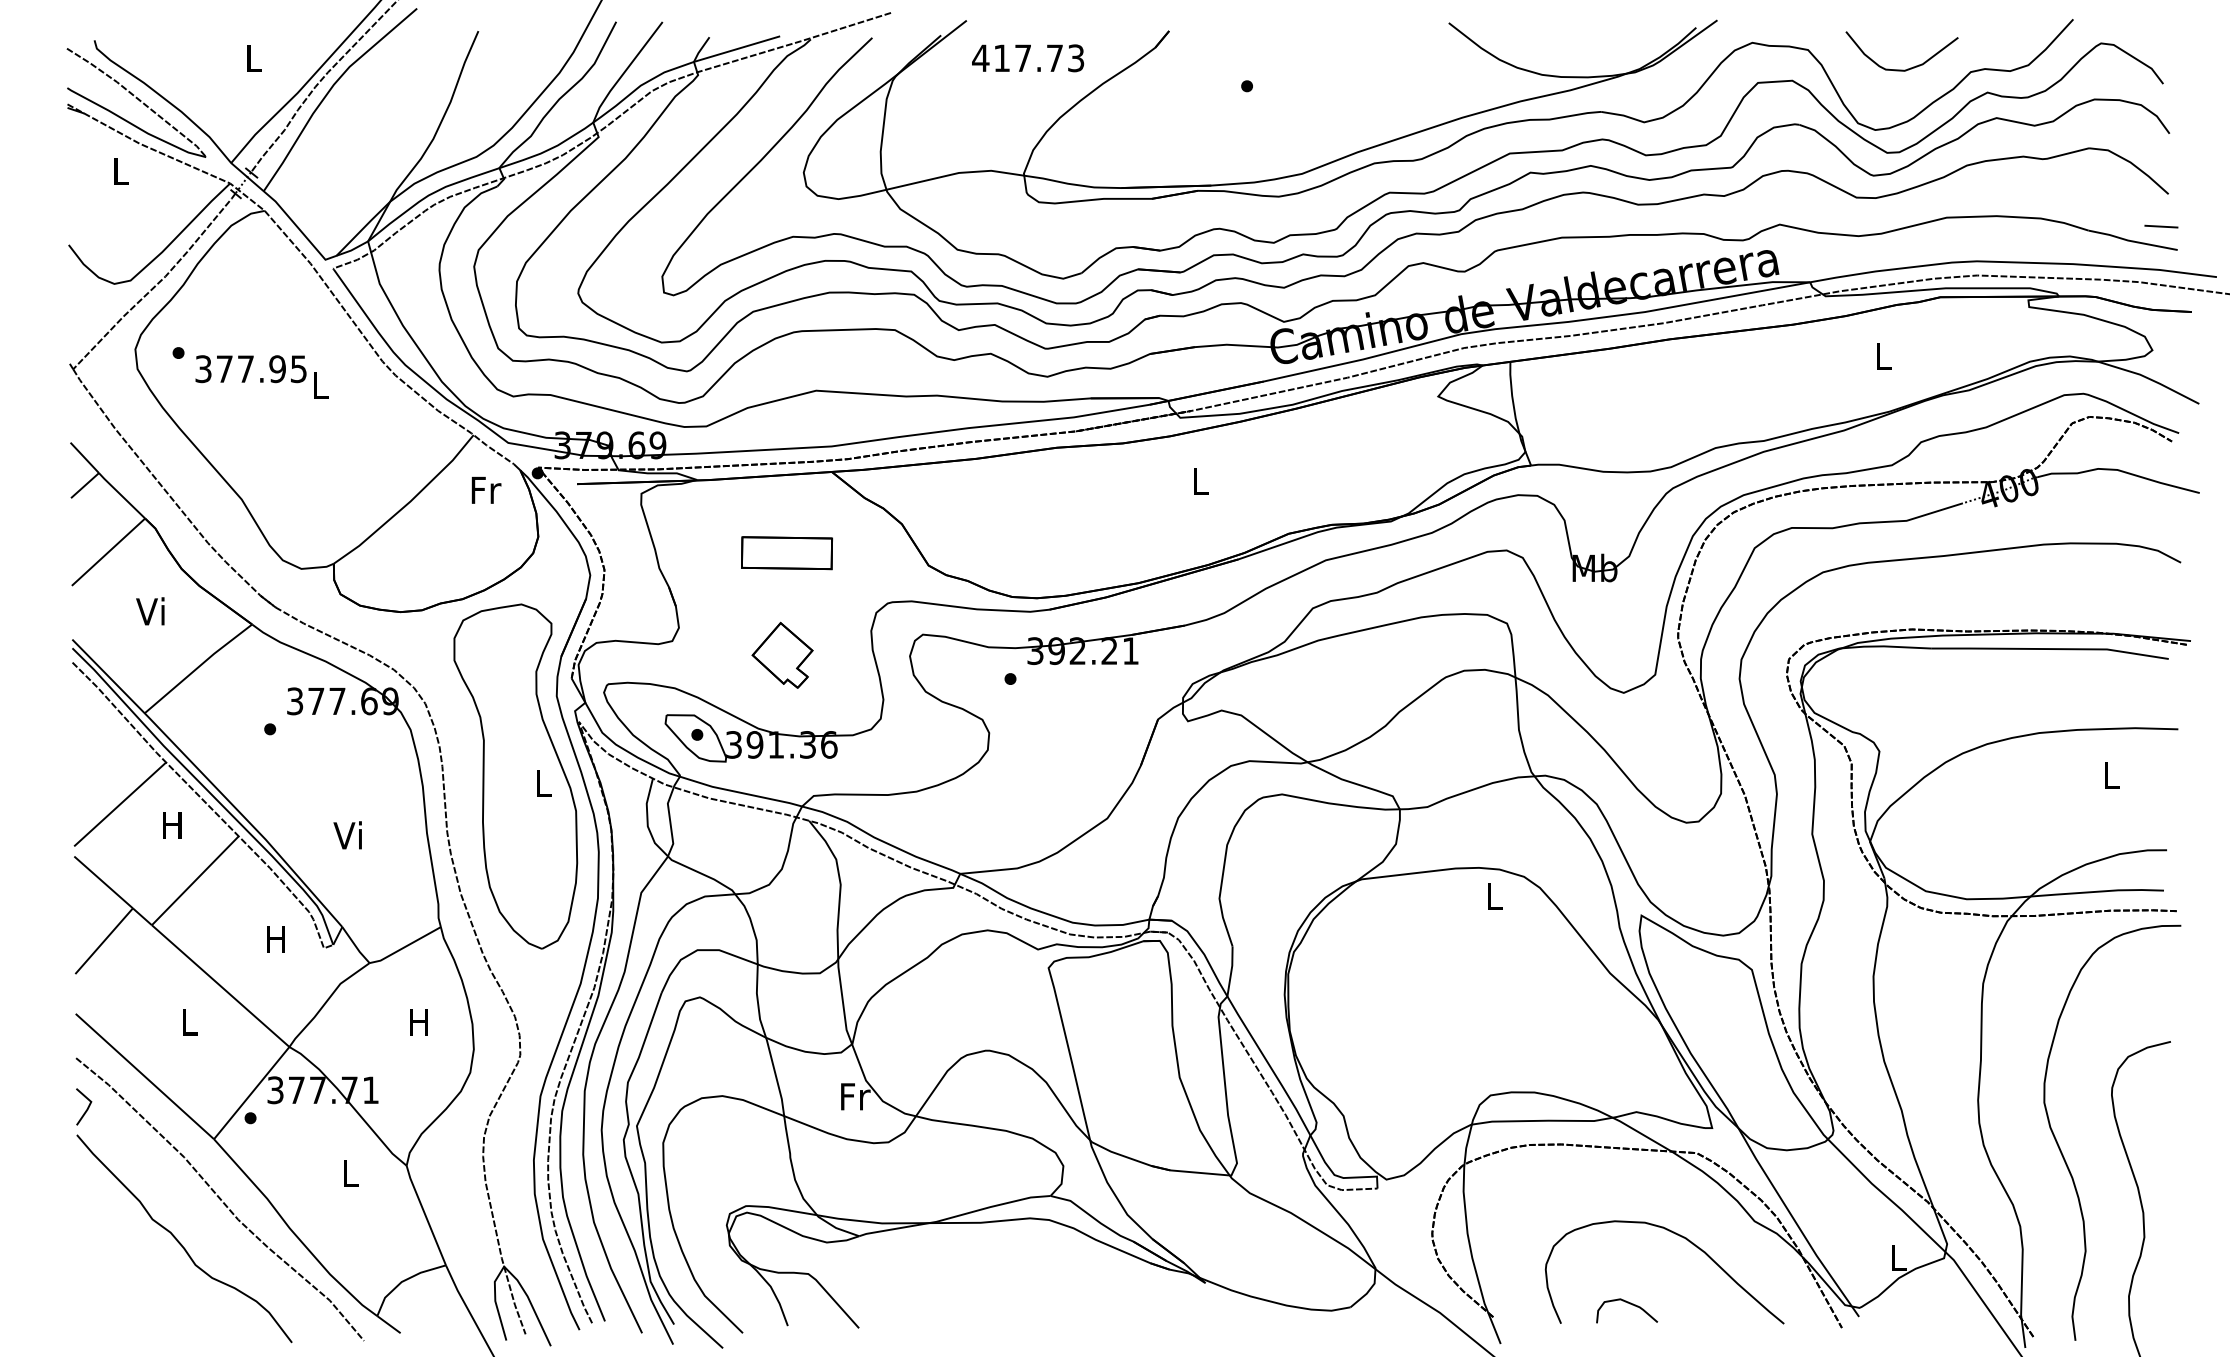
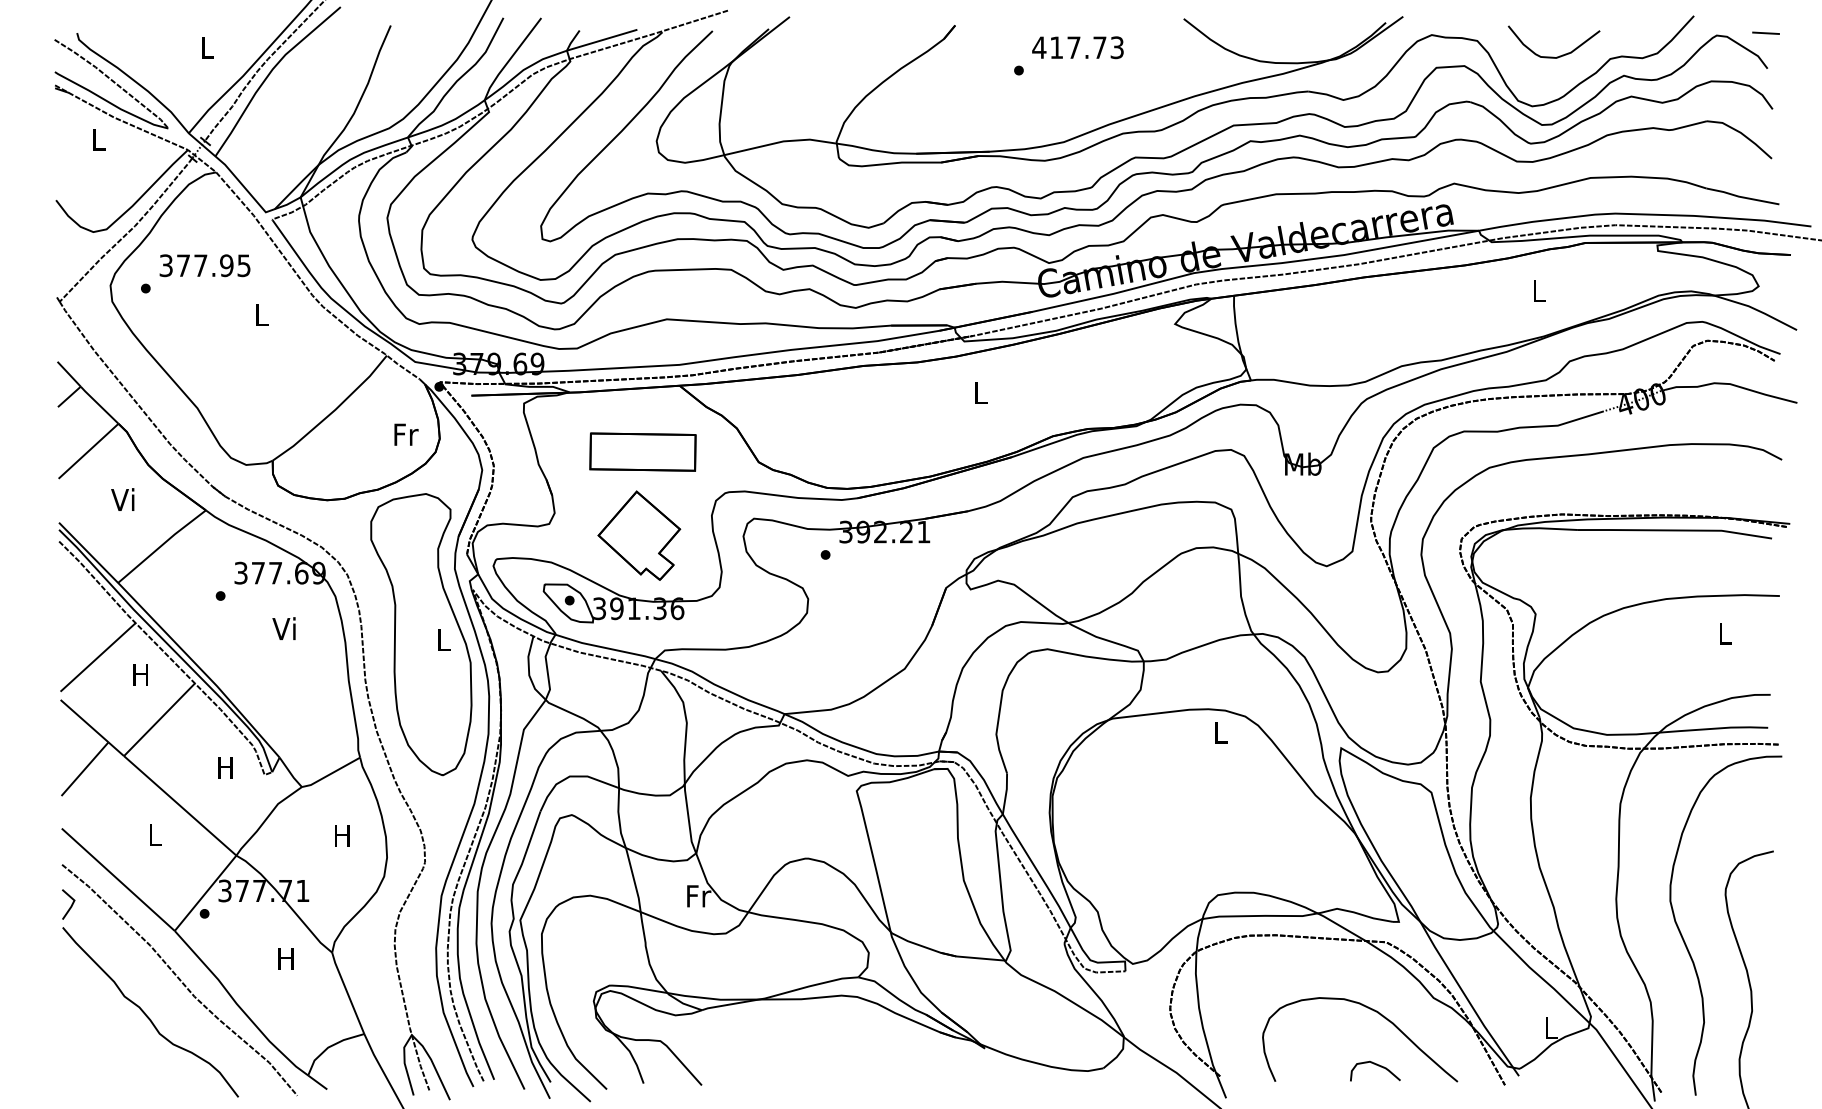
text: (1027, 58) -> (1077, 47), moved
line: (2160, 225) -> (1765, 32), moved
text: (250, 368) -> (204, 265), moved
text: (486, 490) -> (406, 434), moved
part: (786, 552) -> (642, 451), size x1.43
part: (782, 655) -> (639, 535), size x1.67
text: (347, 835) -> (283, 628), moved
text: (349, 1172) -> (285, 958), L -> H
curve: (1630, 1305) -> (1378, 1066), moved

